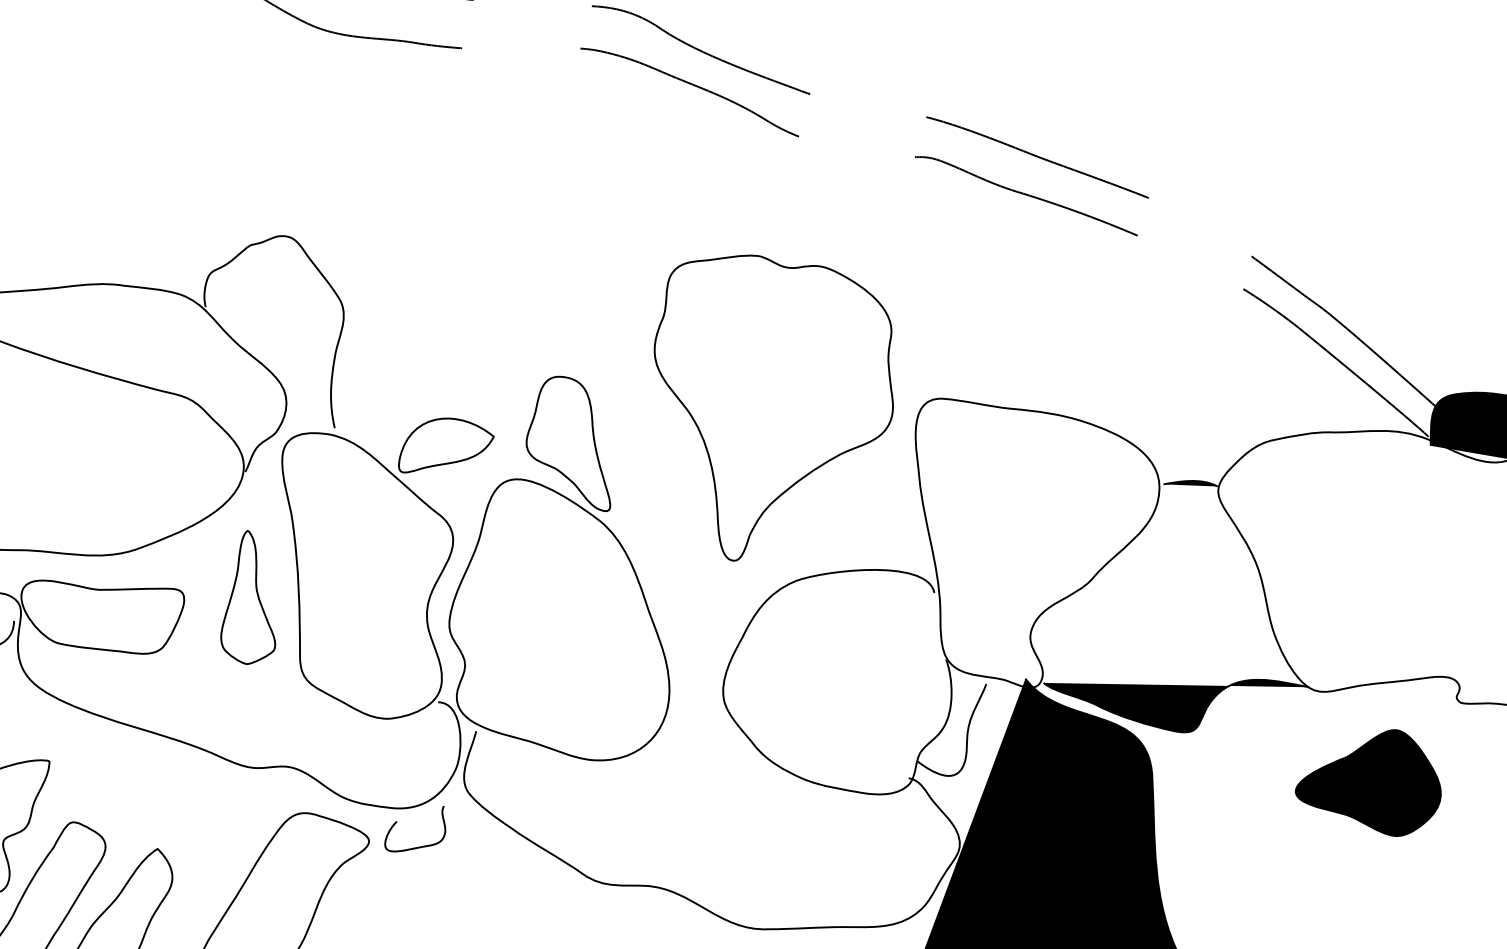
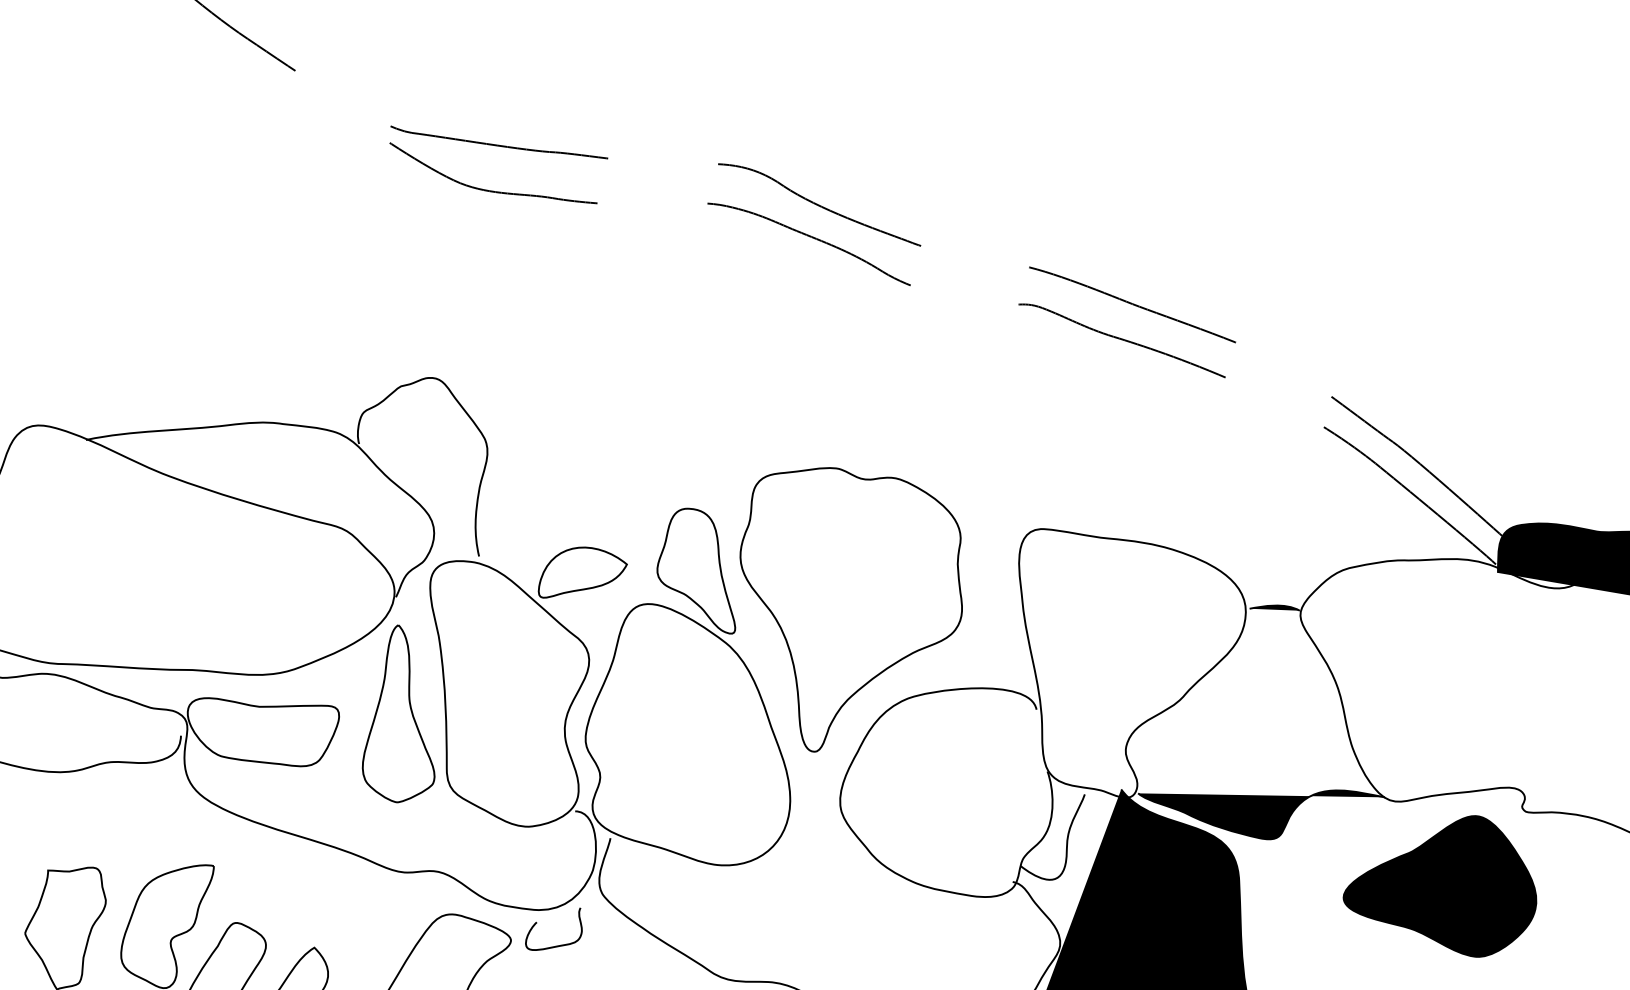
part: (772, 407) -> (850, 609), moved
part: (248, 597) -> (398, 713), size x1.43
part: (1367, 783) -> (1439, 886), size x1.43

